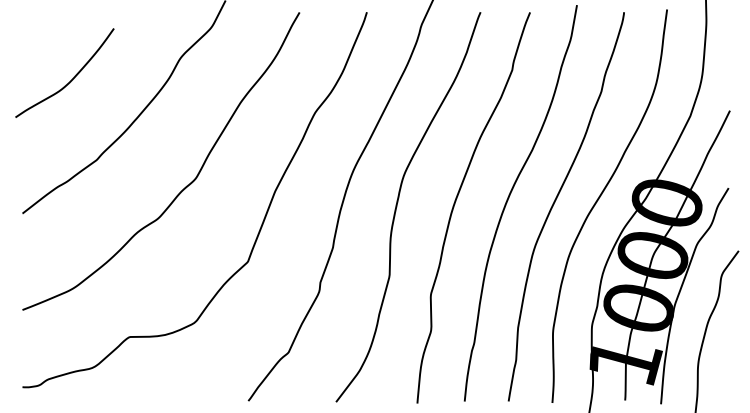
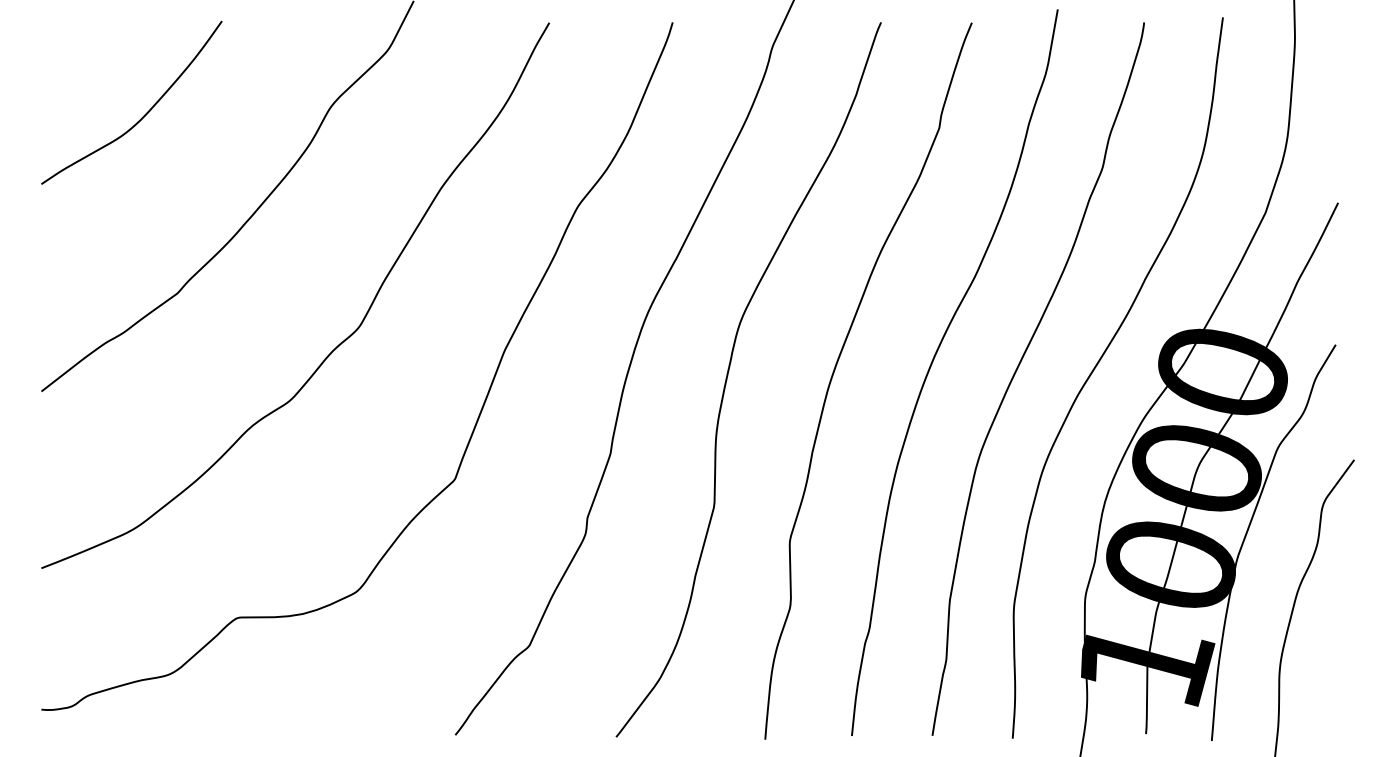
curve: (71, 79) -> (144, 114), moved

